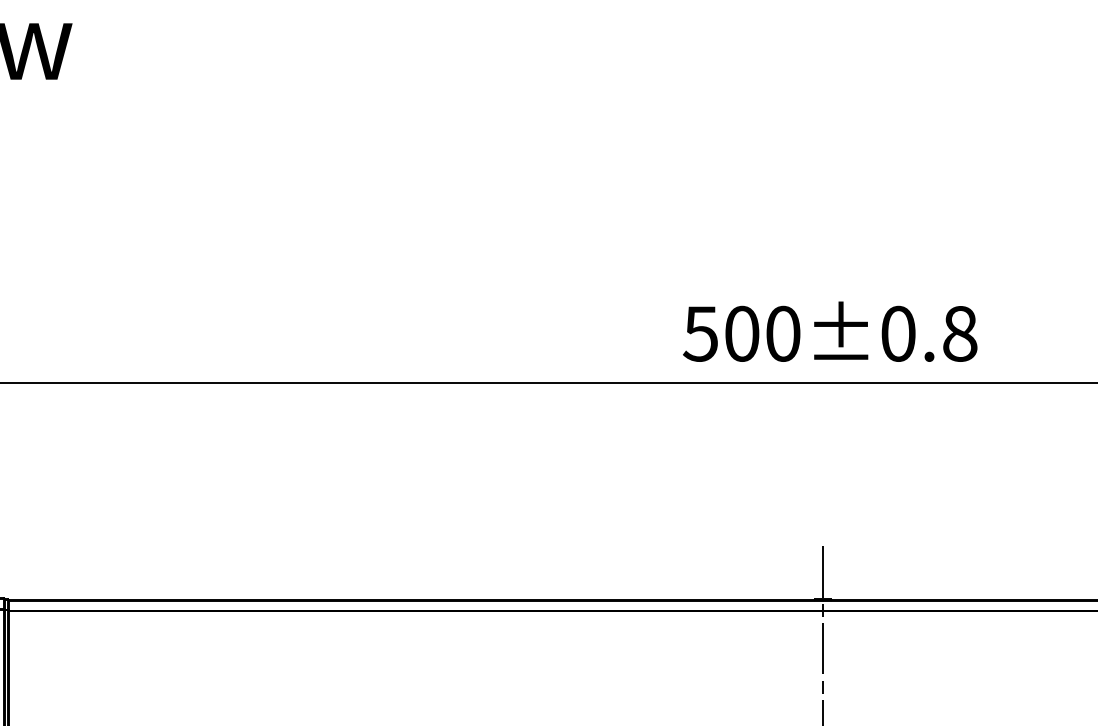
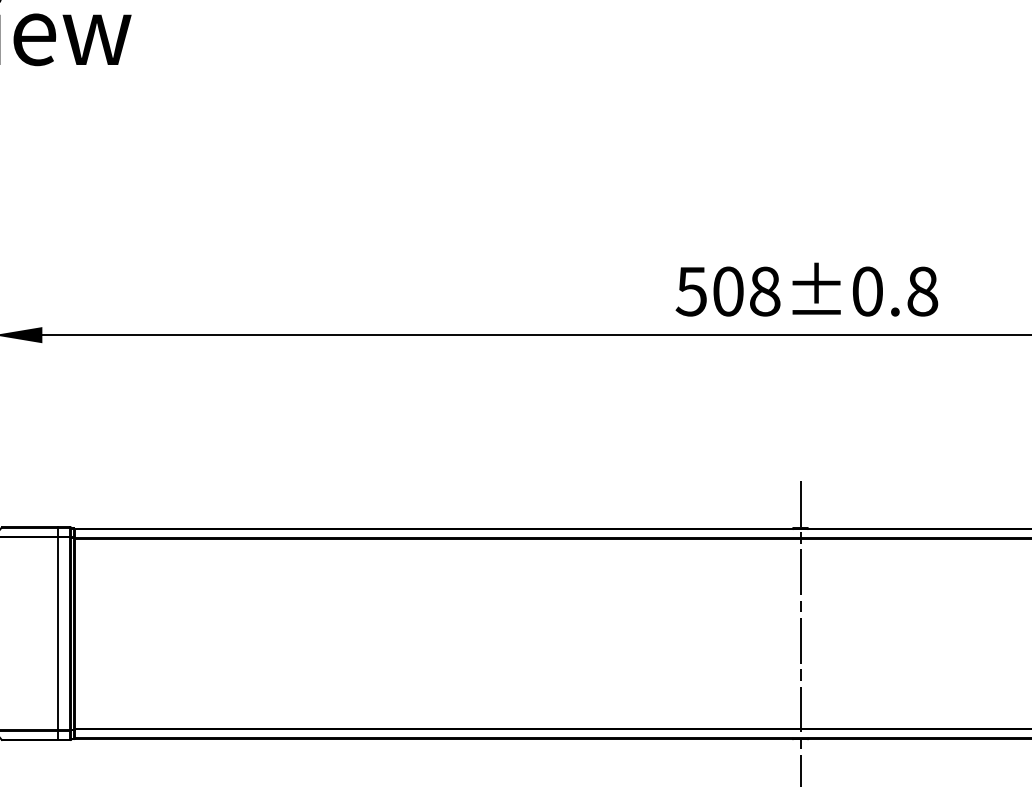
text: (783, 333) -> (765, 291), 500±0.8 -> 508±0.8

